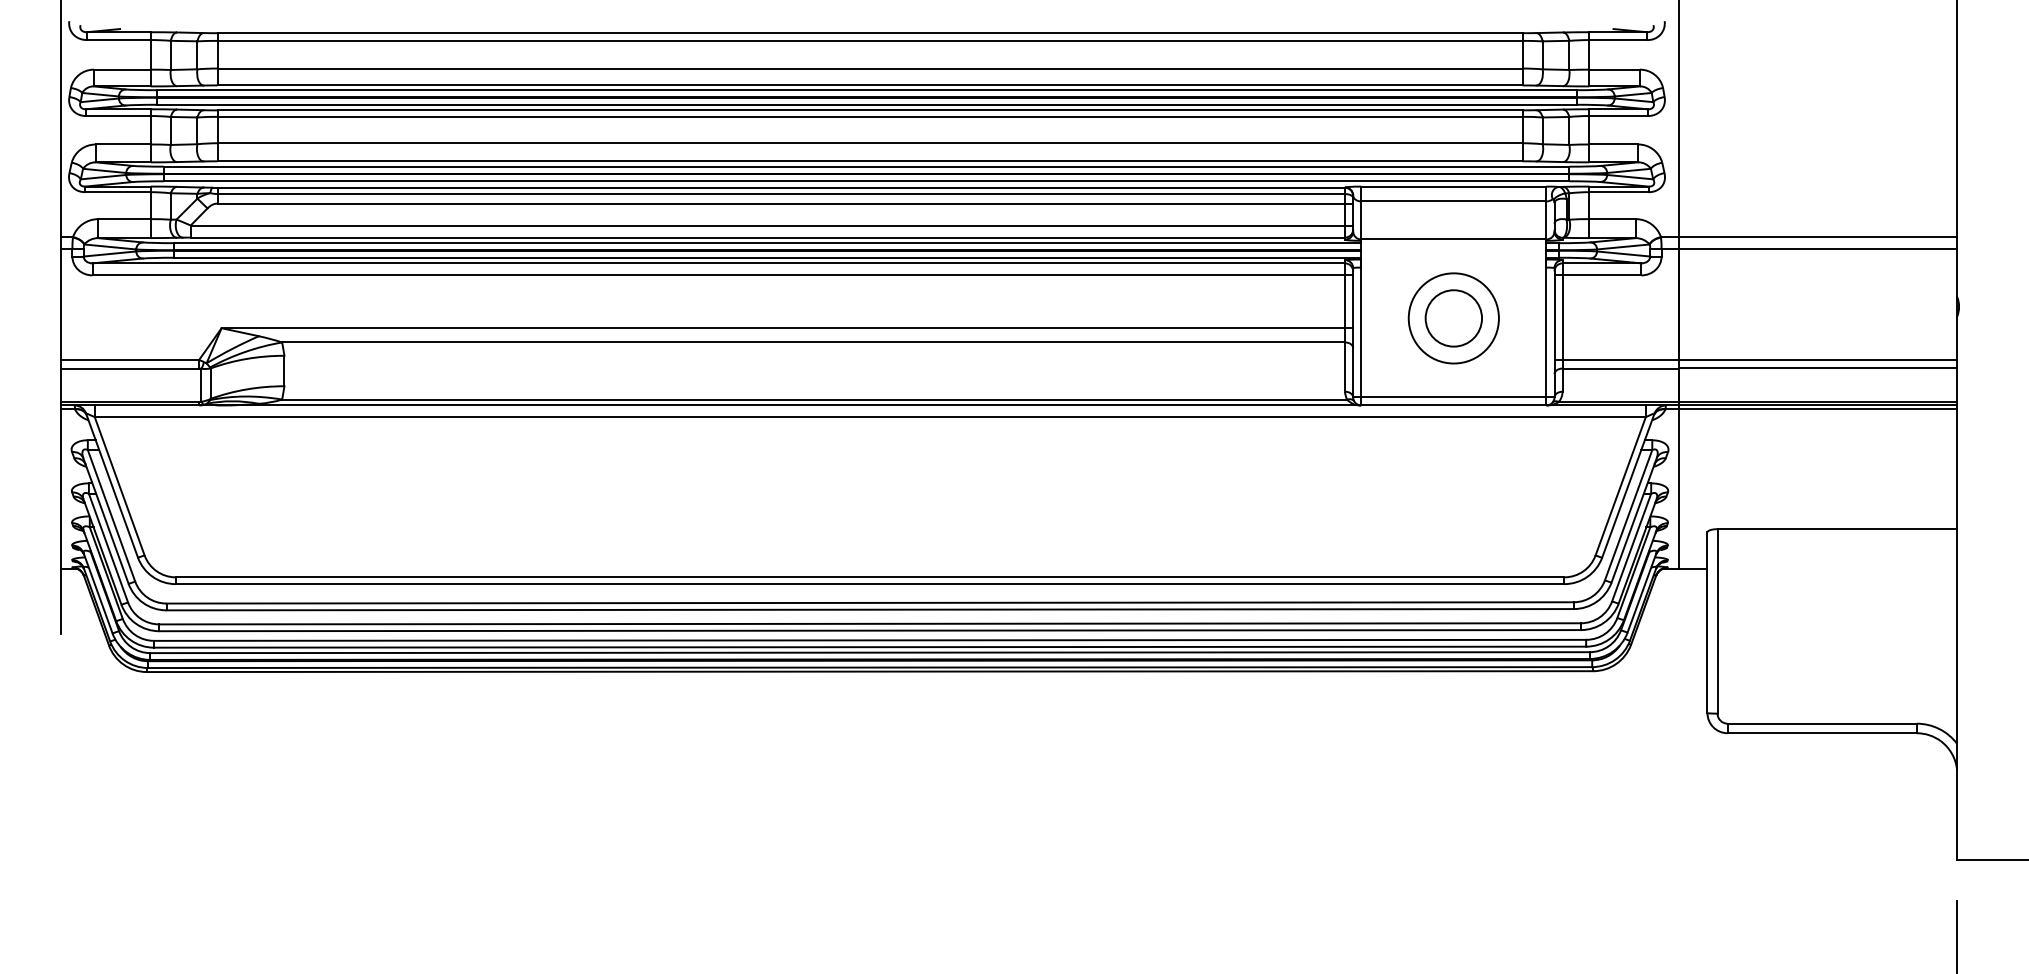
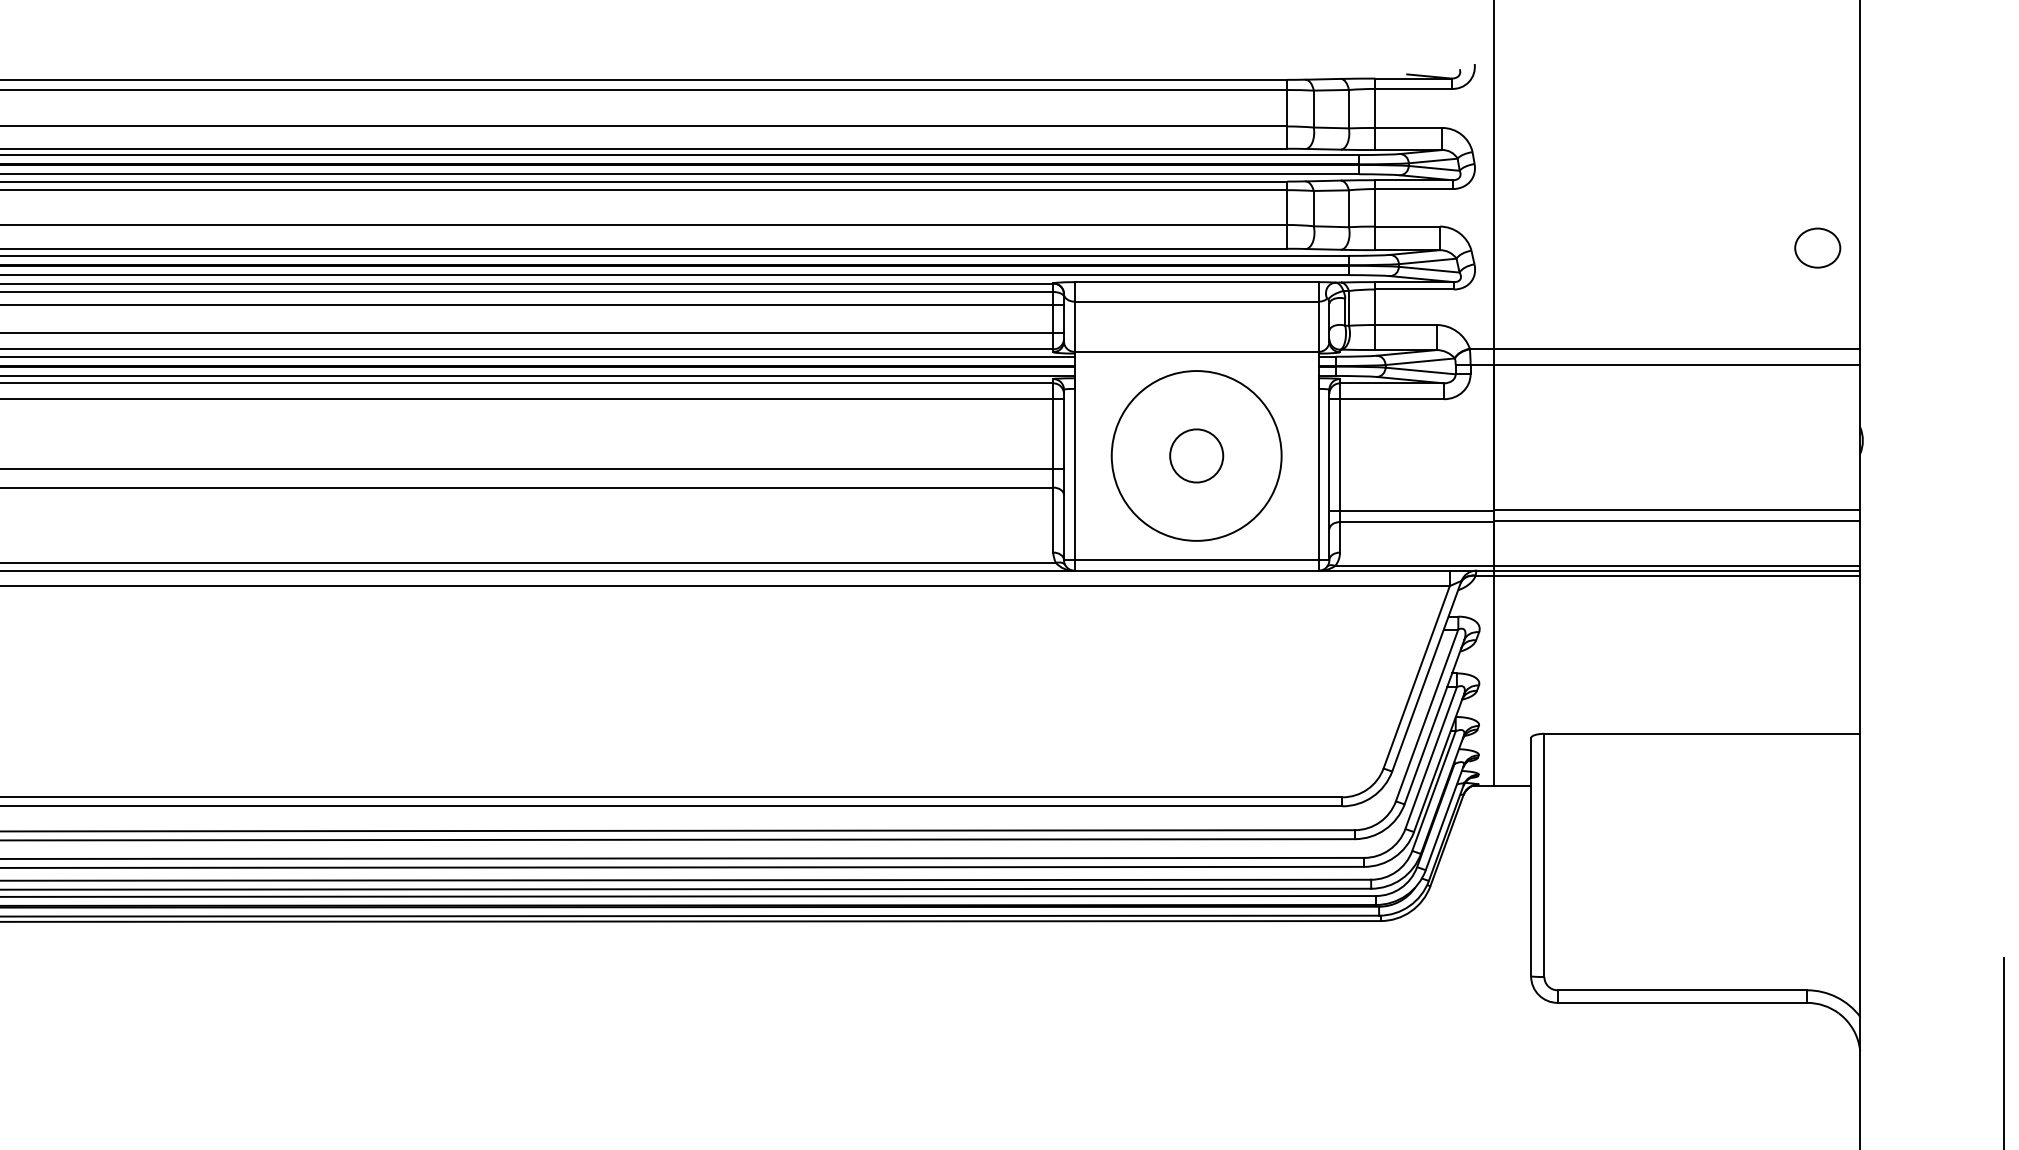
part: (1924, 160) -> (1817, 247), added
circle: (1453, 318) -> (1196, 456), size x0.71
circle: (1453, 318) -> (1196, 456), size x1.43

